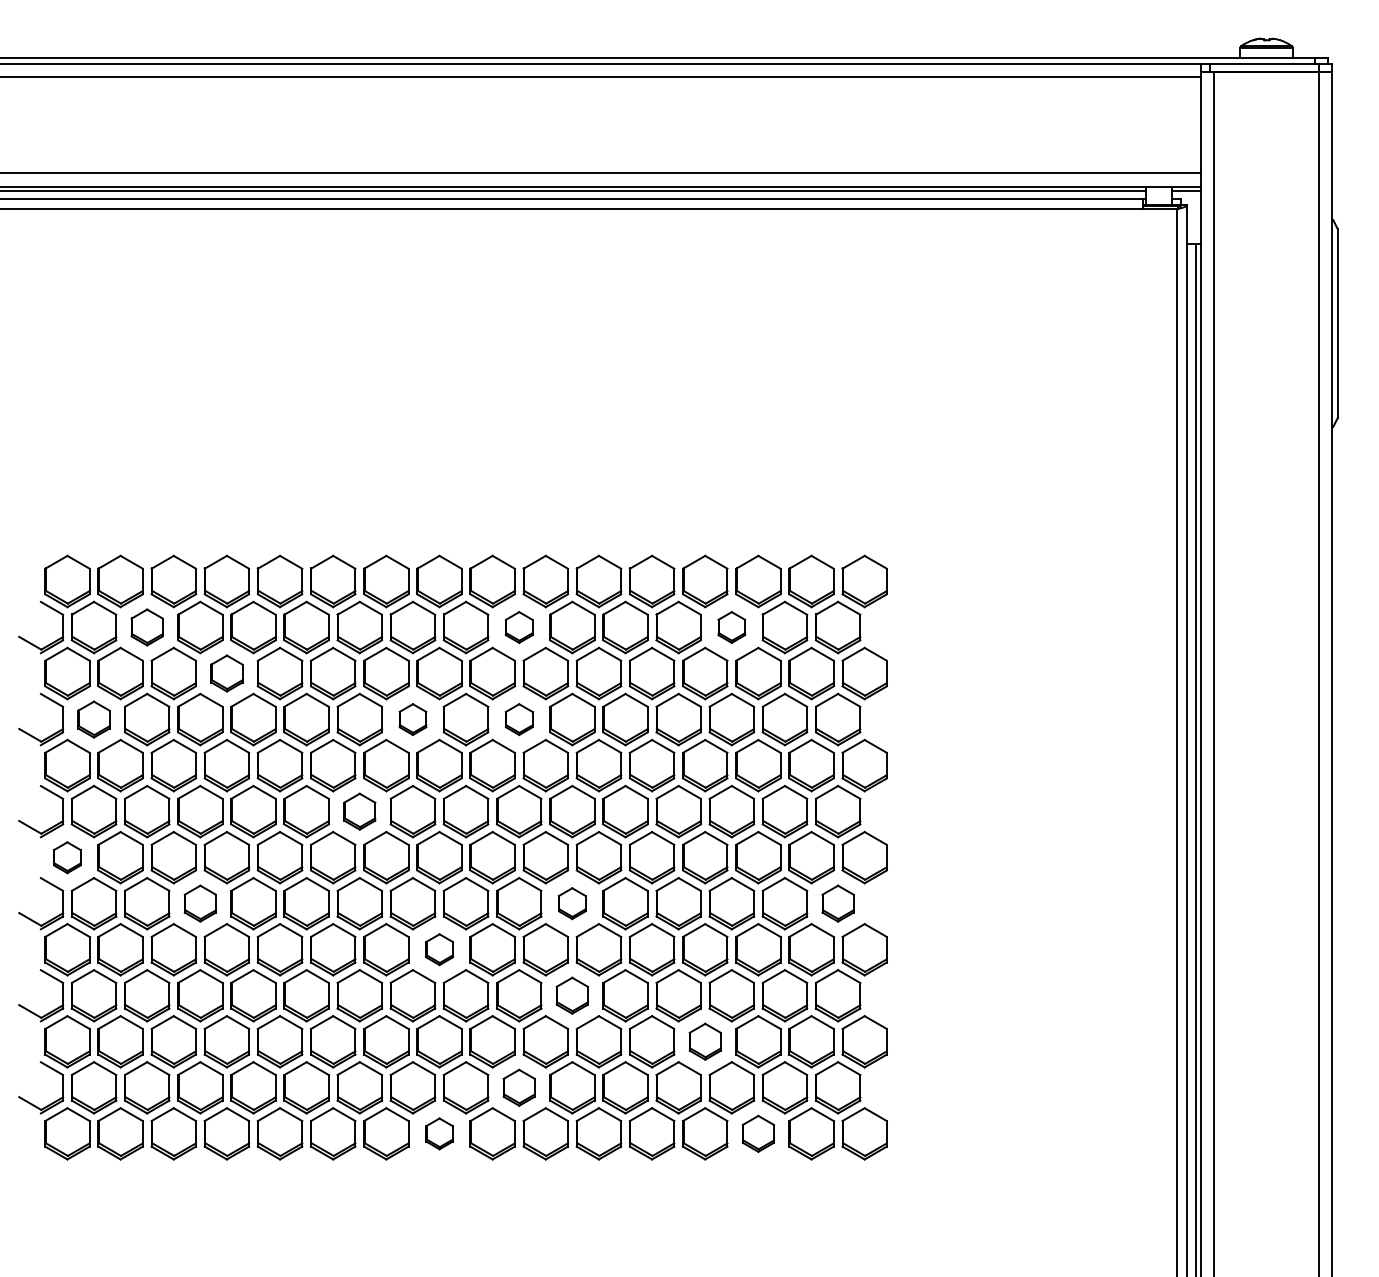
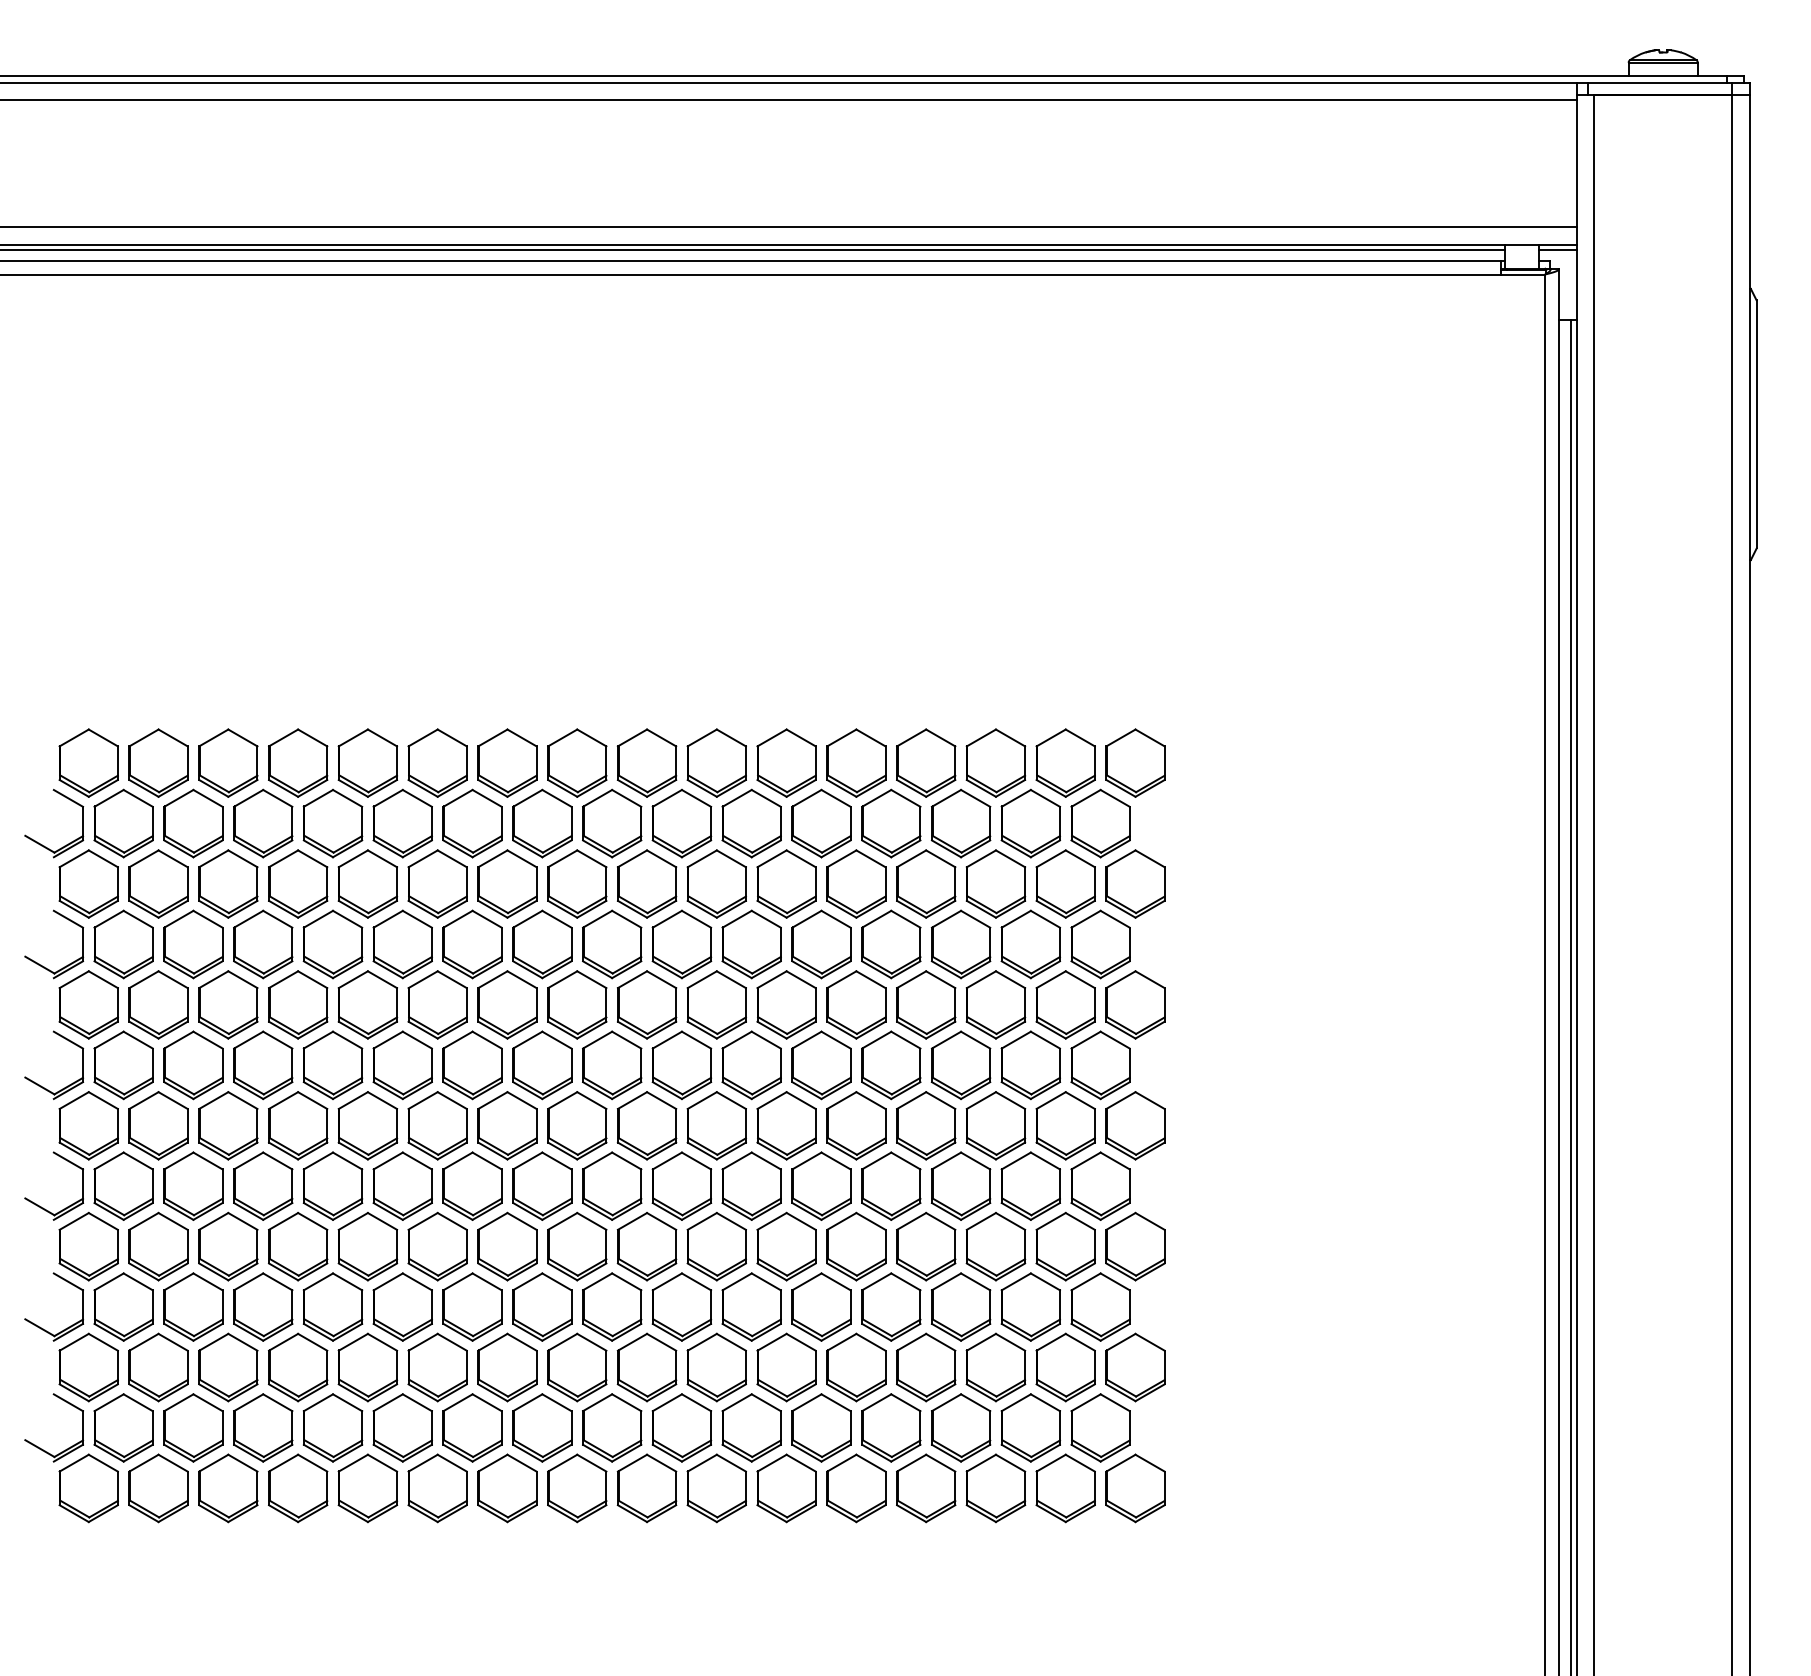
part: (147, 627) -> (193, 823), size x1.43
part: (518, 627) -> (681, 823), size x1.67
part: (731, 627) -> (960, 823), size x1.67
part: (227, 673) -> (298, 883), size x1.43
part: (93, 719) -> (123, 944), size x1.43
part: (413, 719) -> (542, 944), size x1.67
part: (518, 719) -> (681, 944), size x1.67
part: (359, 811) -> (472, 1065), size x1.43
part: (67, 857) -> (88, 1125), size x1.67
part: (200, 903) -> (263, 1185), size x1.43
part: (572, 903) -> (751, 1185), size x1.67
part: (838, 903) -> (1100, 1185), size x1.43
part: (439, 949) -> (577, 1246), size x1.67
part: (572, 995) -> (751, 1306), size x1.43
part: (705, 1041) -> (926, 1367), size x1.43
part: (518, 1087) -> (681, 1427), size x1.43
part: (439, 1133) -> (577, 1488), size x1.67
part: (758, 1133) -> (995, 1488), size x1.43

